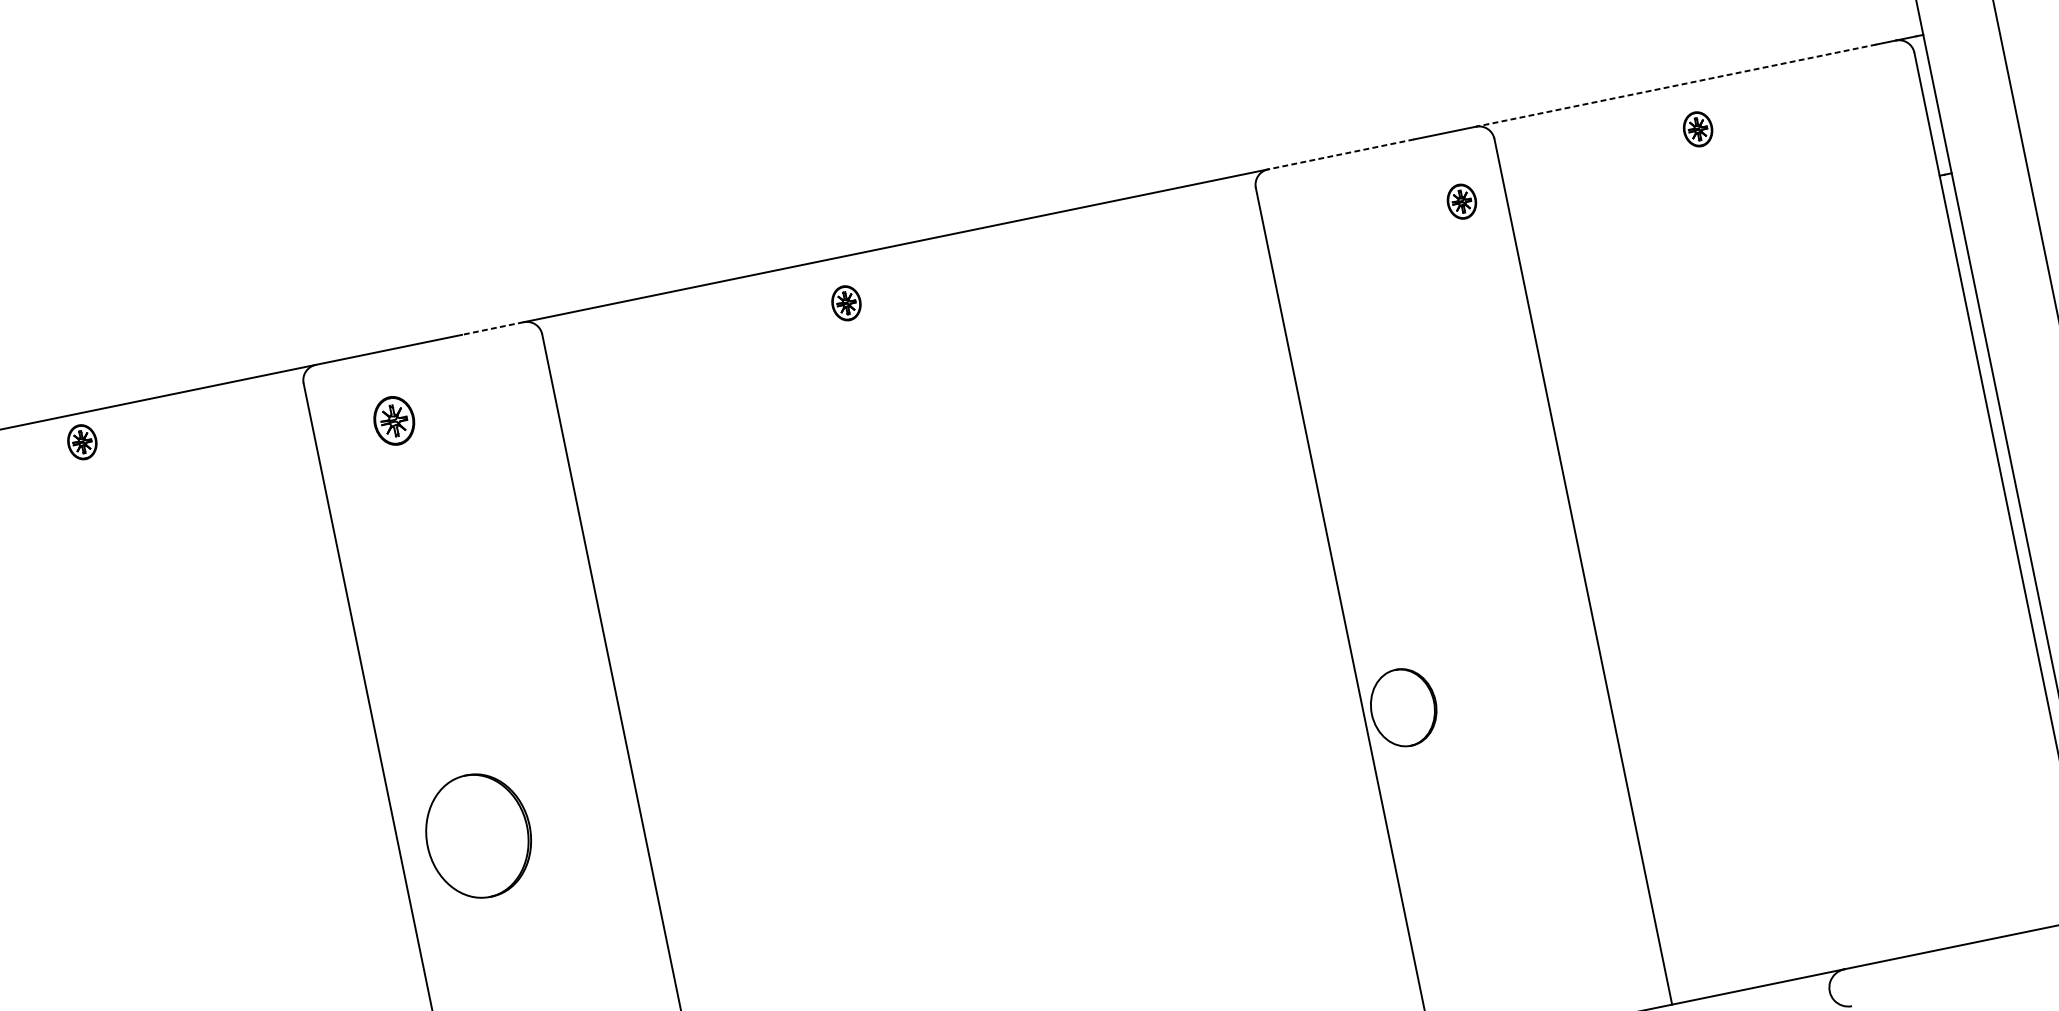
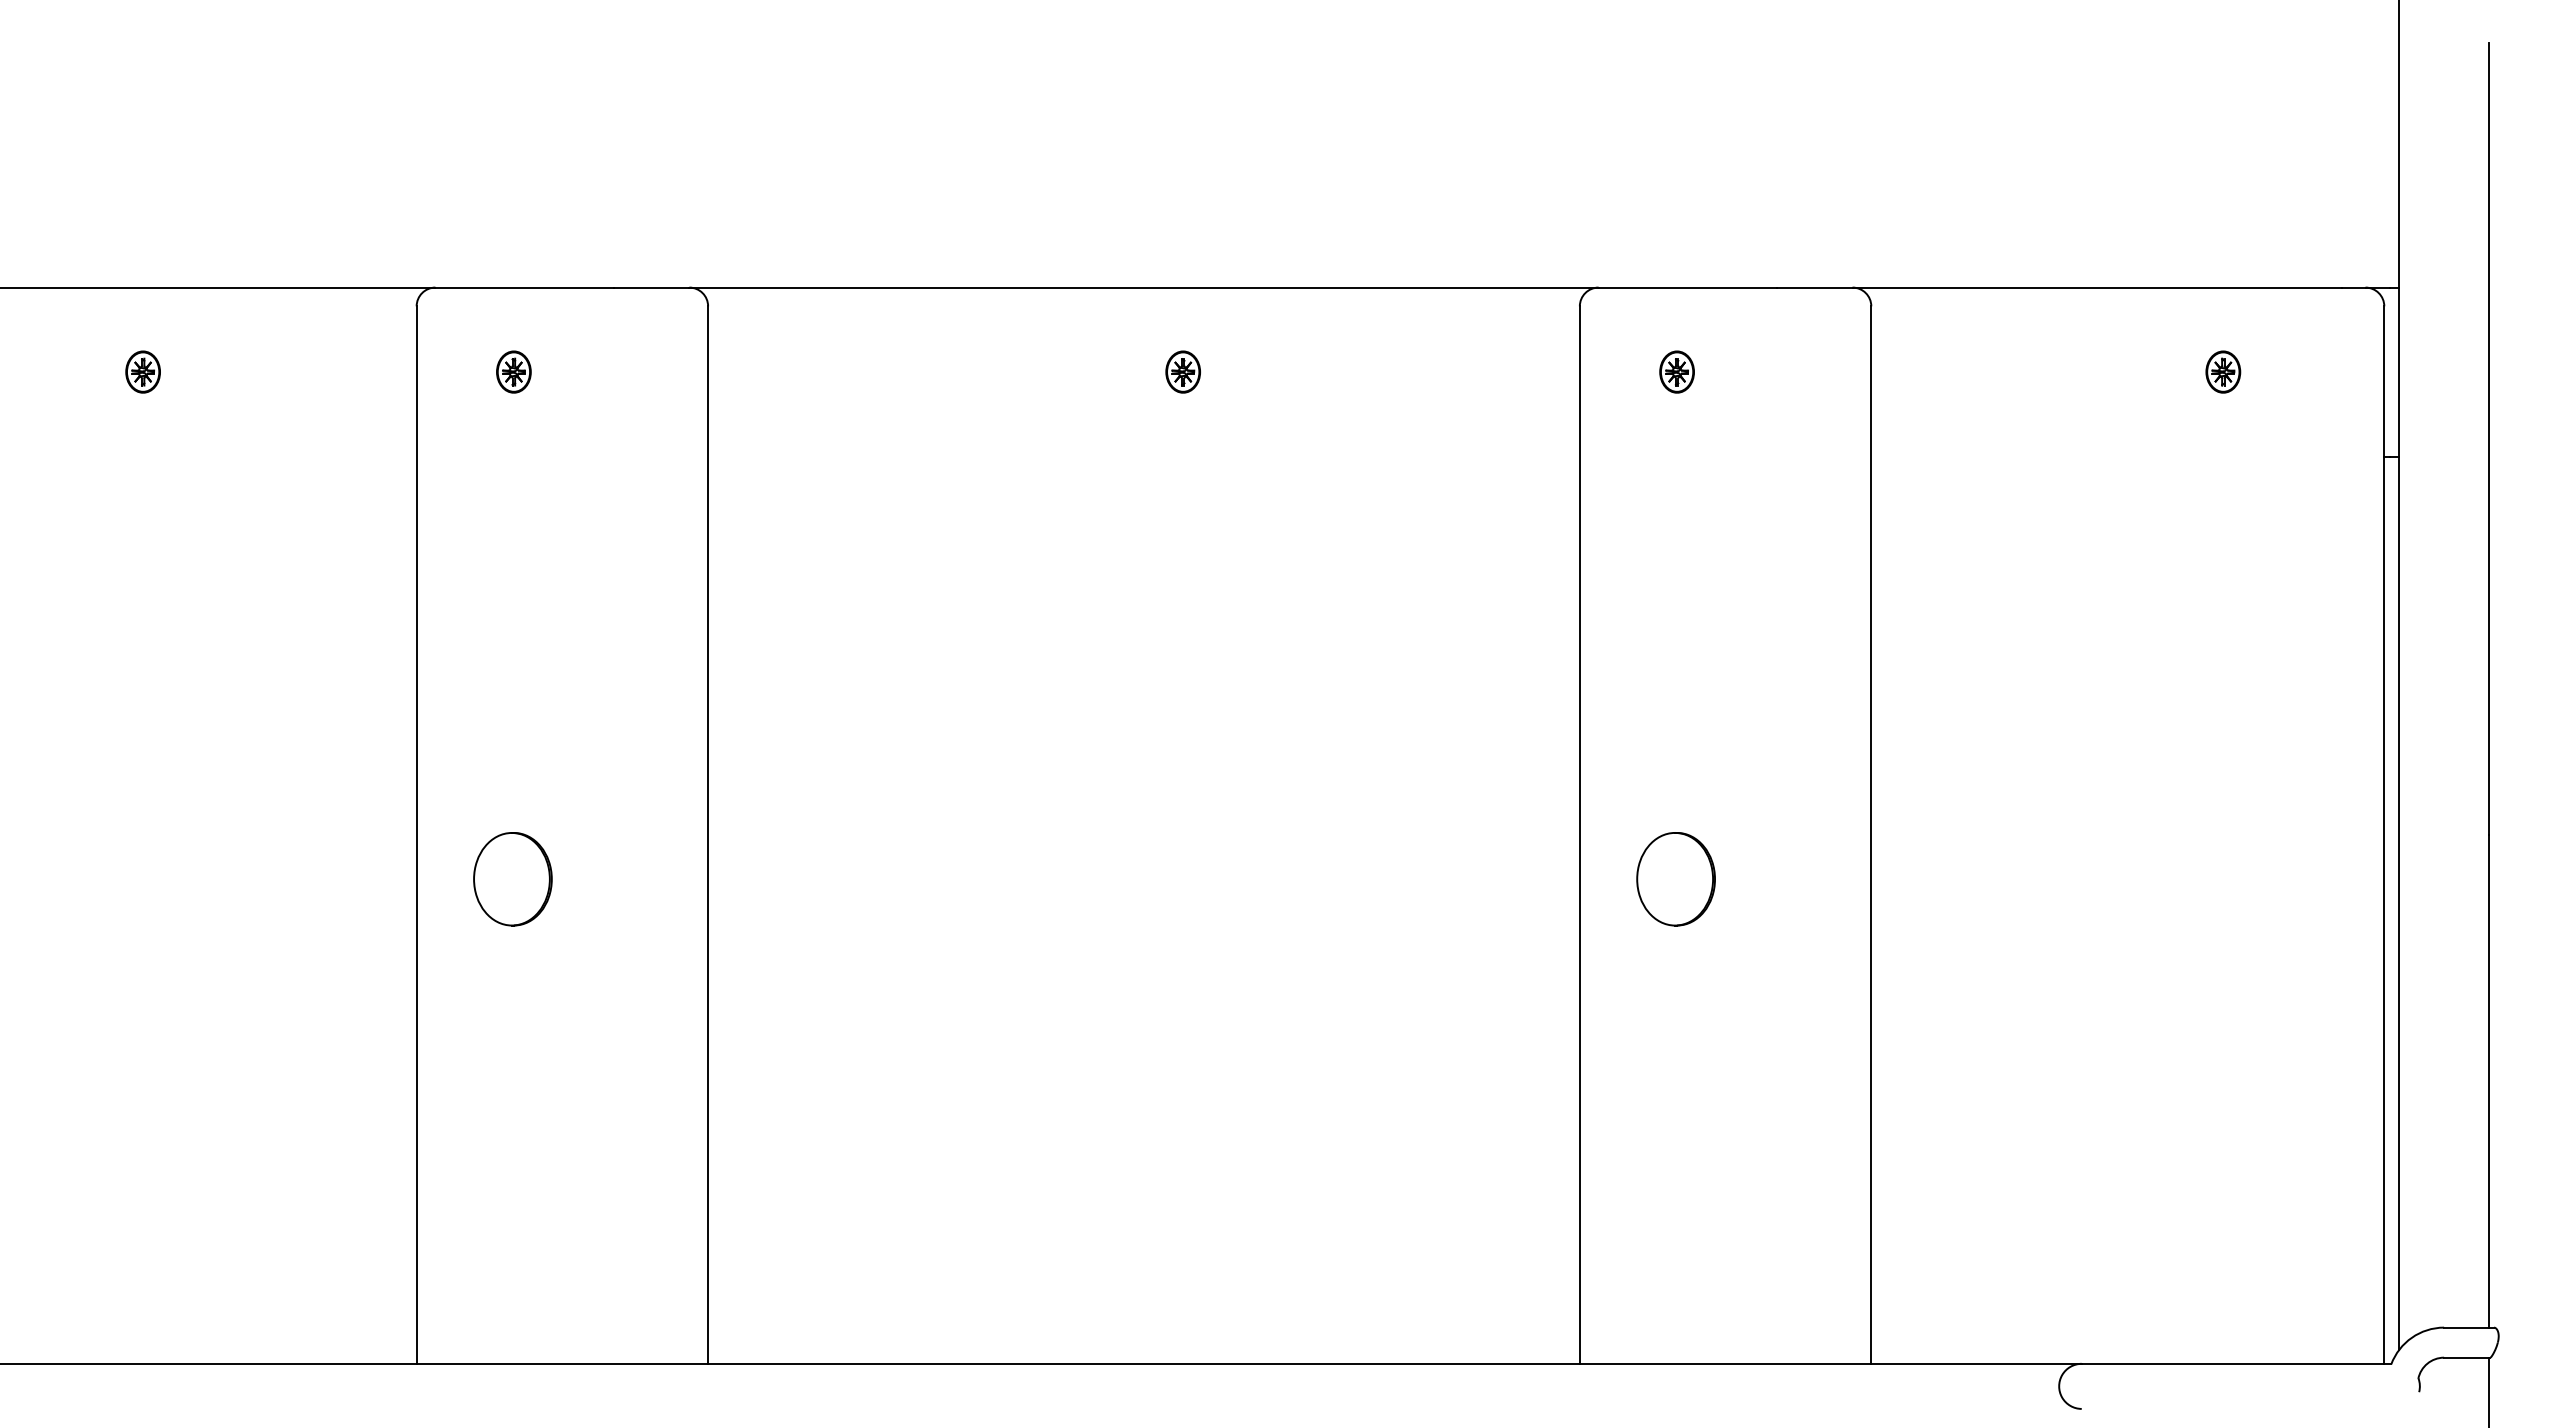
line: (1676, 85) -> (2097, 287), dashed -> solid
part: (1698, 128) -> (2223, 371), moved
line: (1340, 154) -> (1687, 287), dashed -> solid
part: (1461, 201) -> (1676, 371), moved
part: (845, 302) -> (1182, 371), moved
line: (492, 328) -> (651, 287), dashed -> solid
part: (393, 420) -> (513, 371), size x0.71
part: (81, 441) -> (142, 371), moved
part: (1403, 708) -> (1675, 879), moved
part: (478, 836) -> (512, 879), size x0.62

